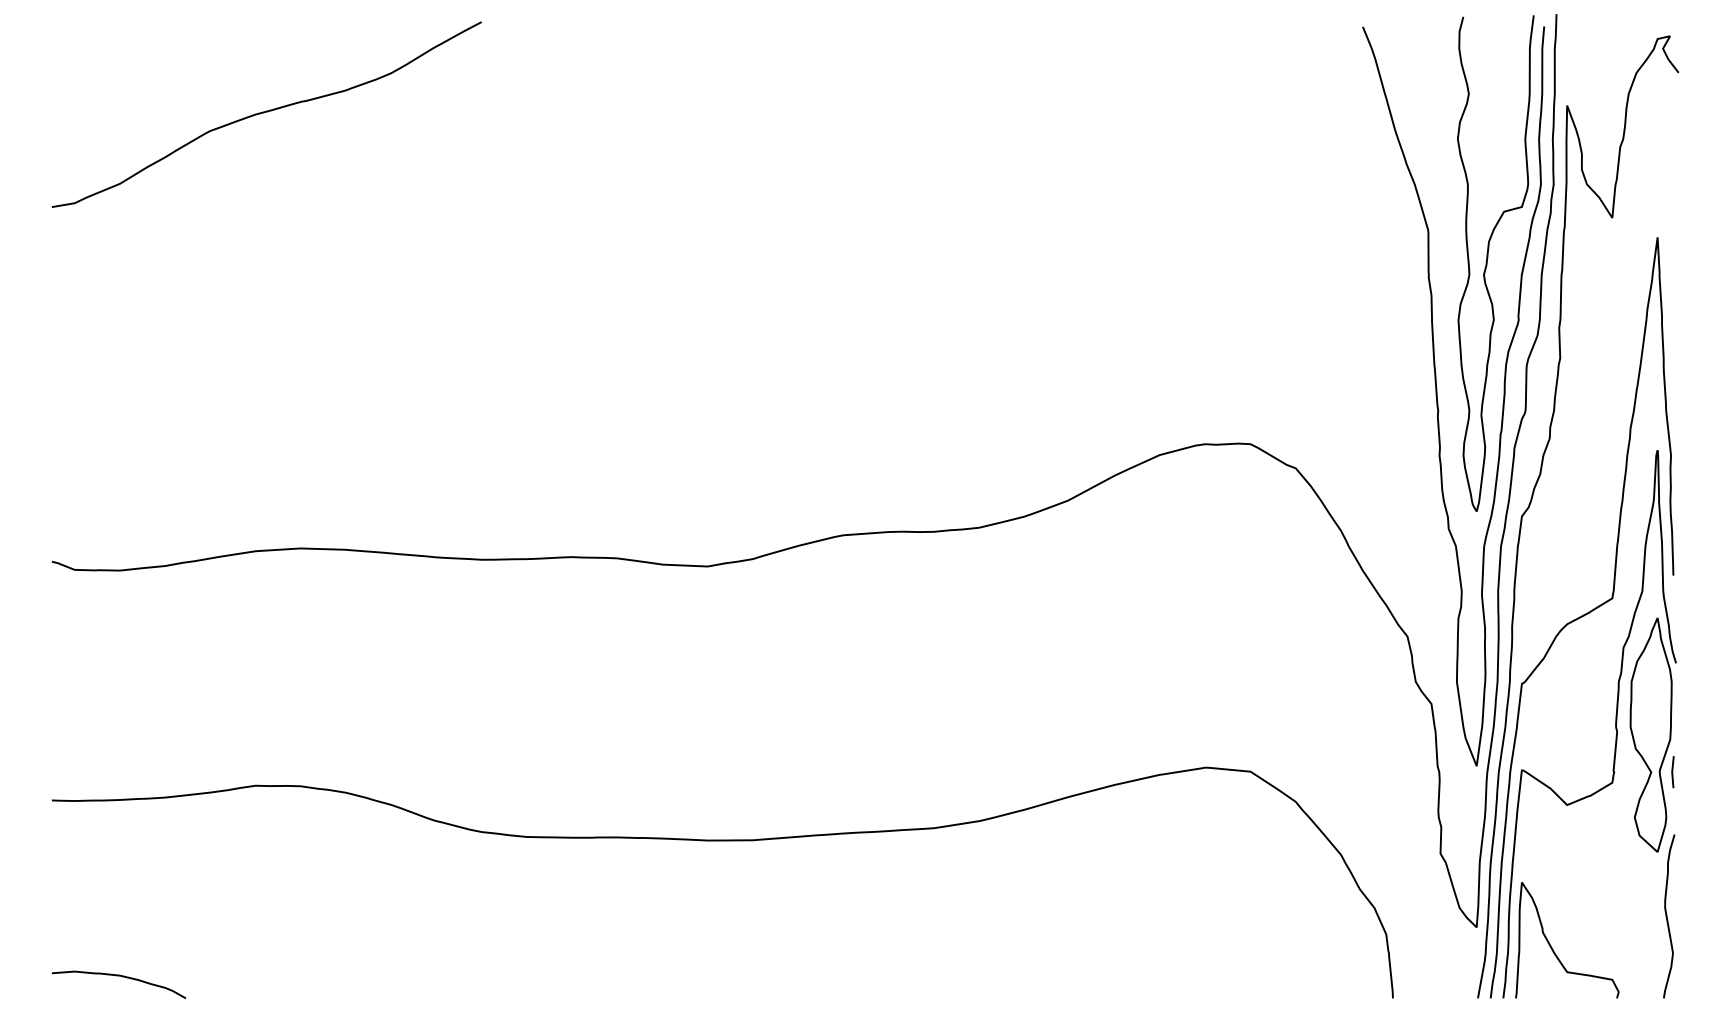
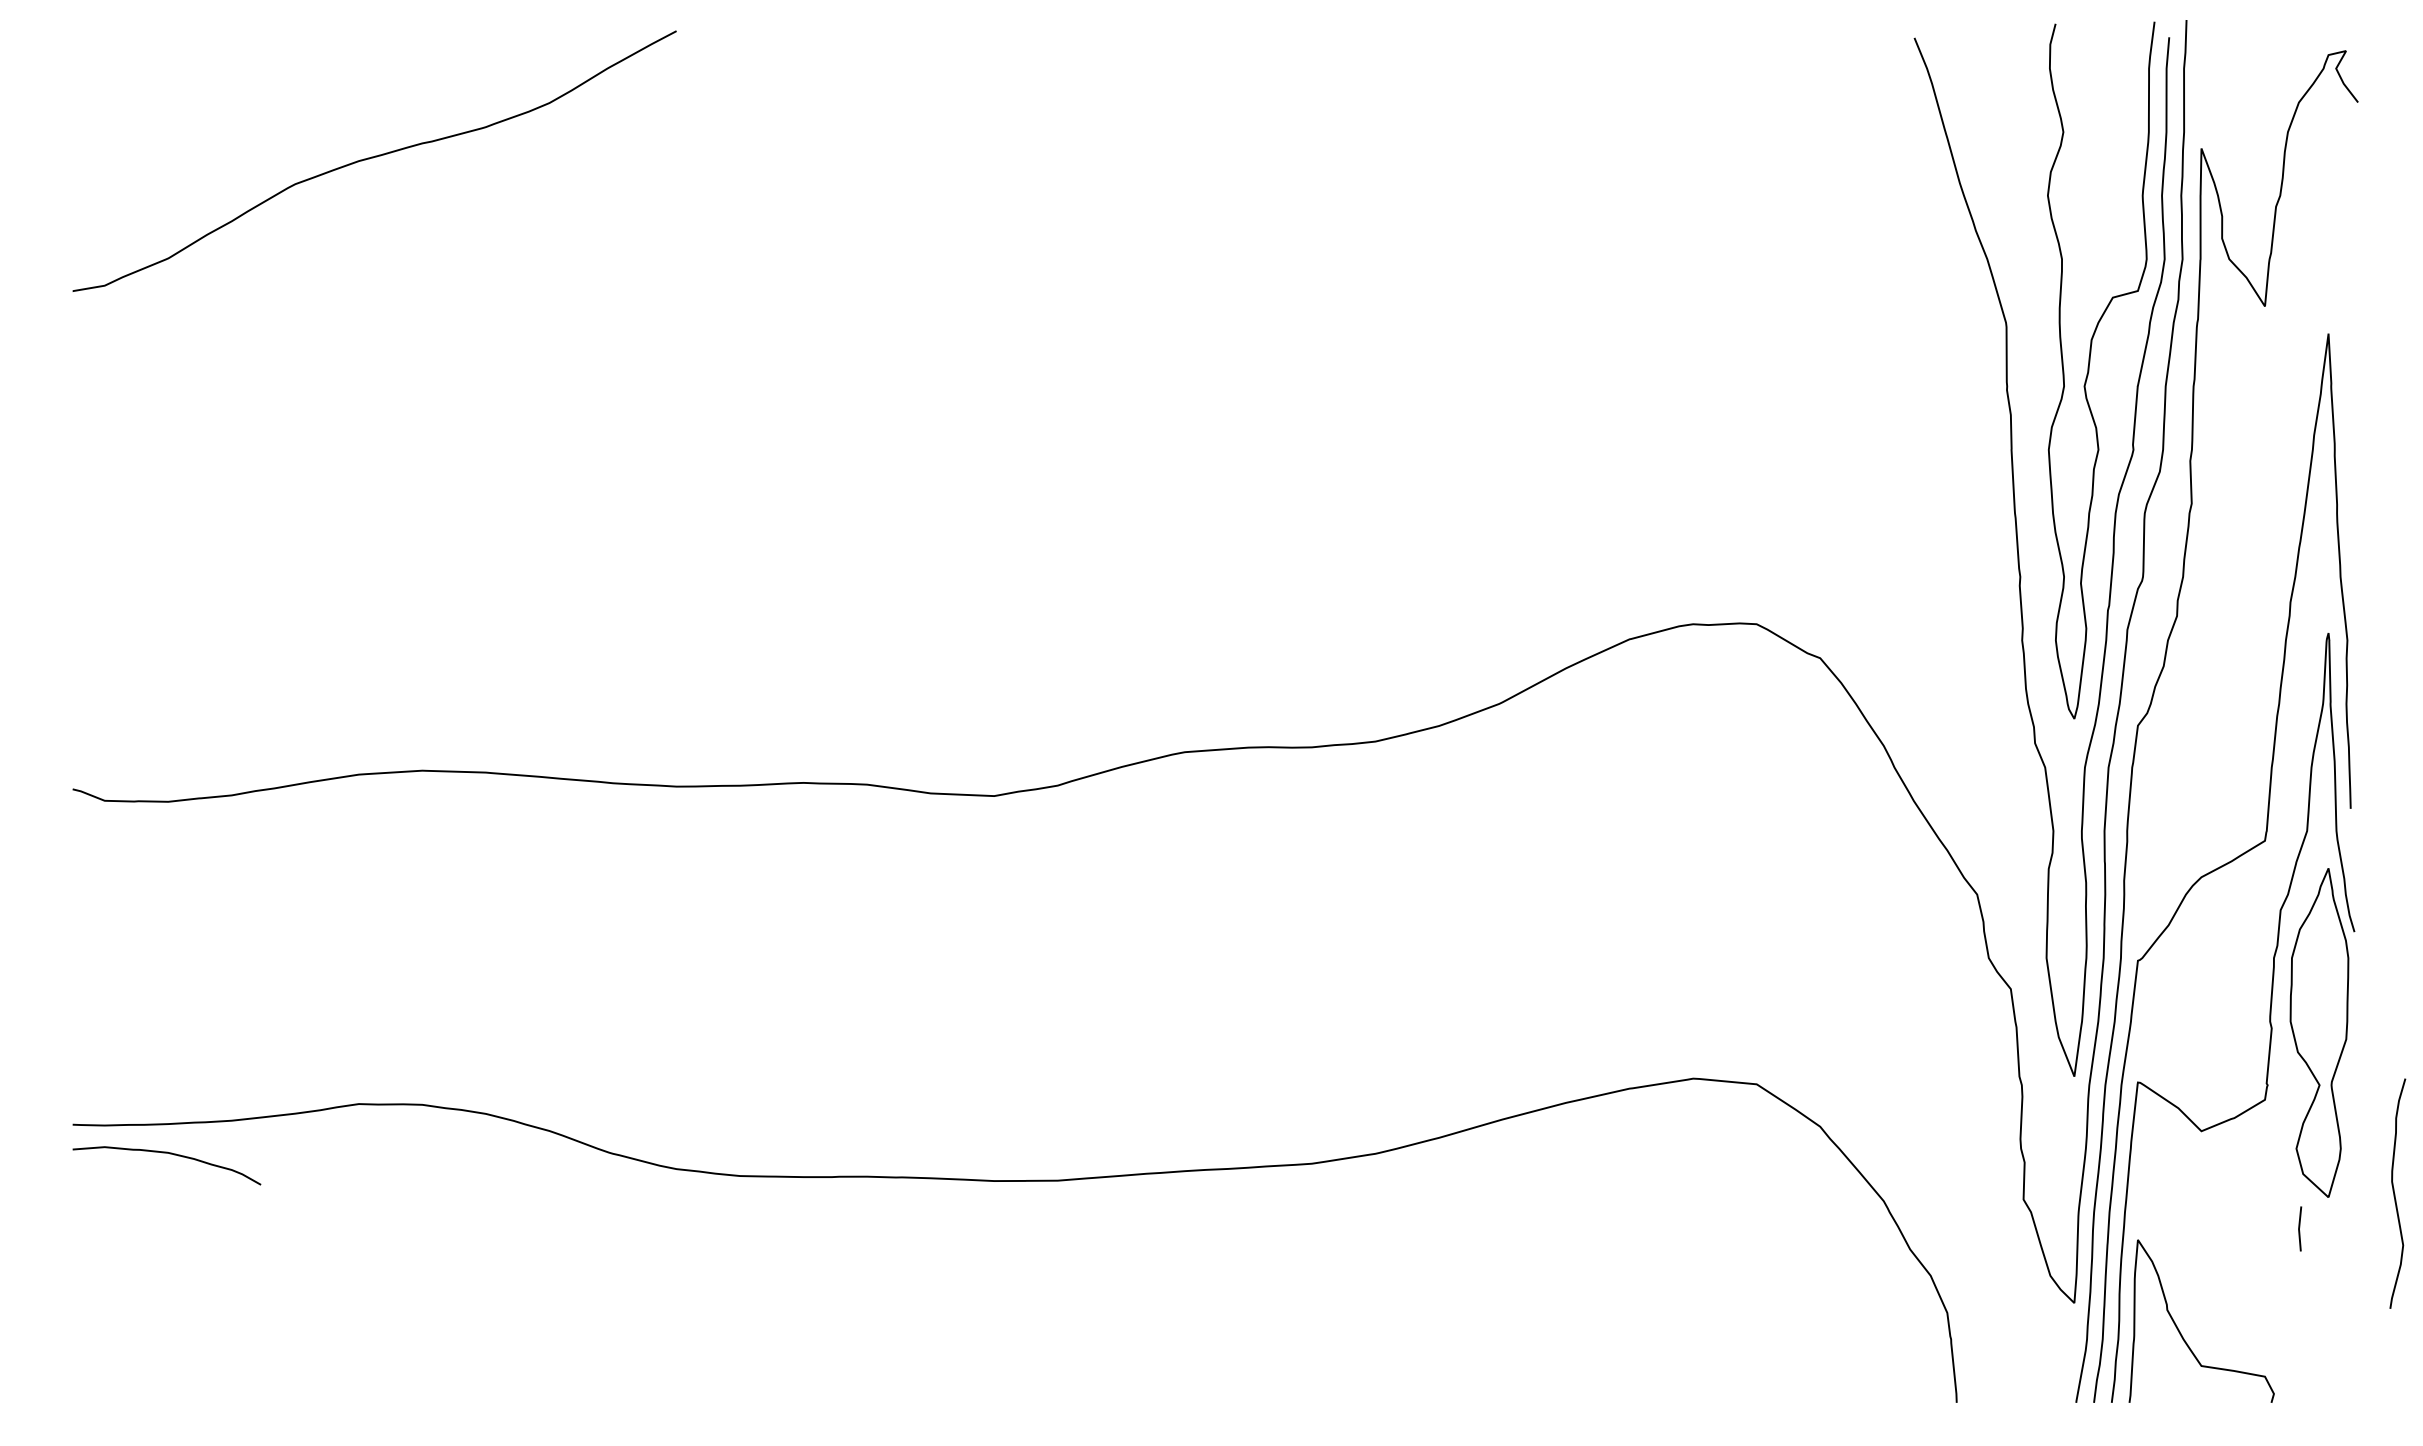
line: (1673, 771) -> (2300, 1227), moved
curve: (1667, 916) -> (2395, 1193), moved
curve: (120, 976) -> (169, 1154), moved

